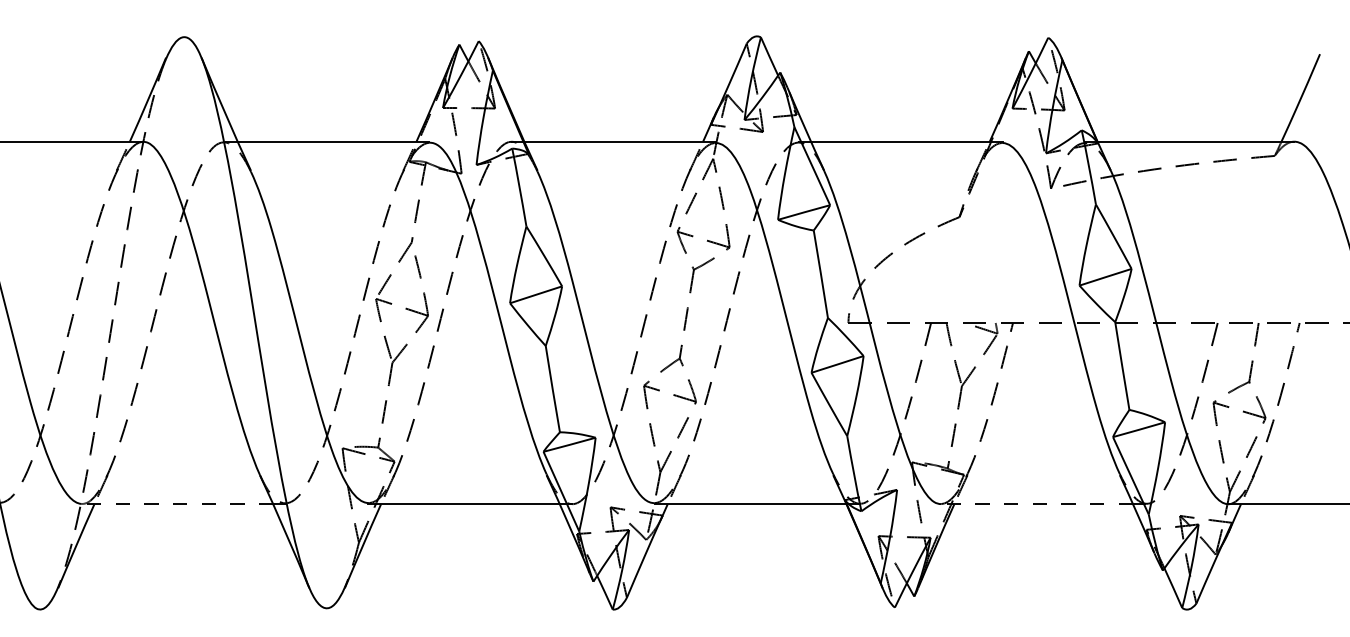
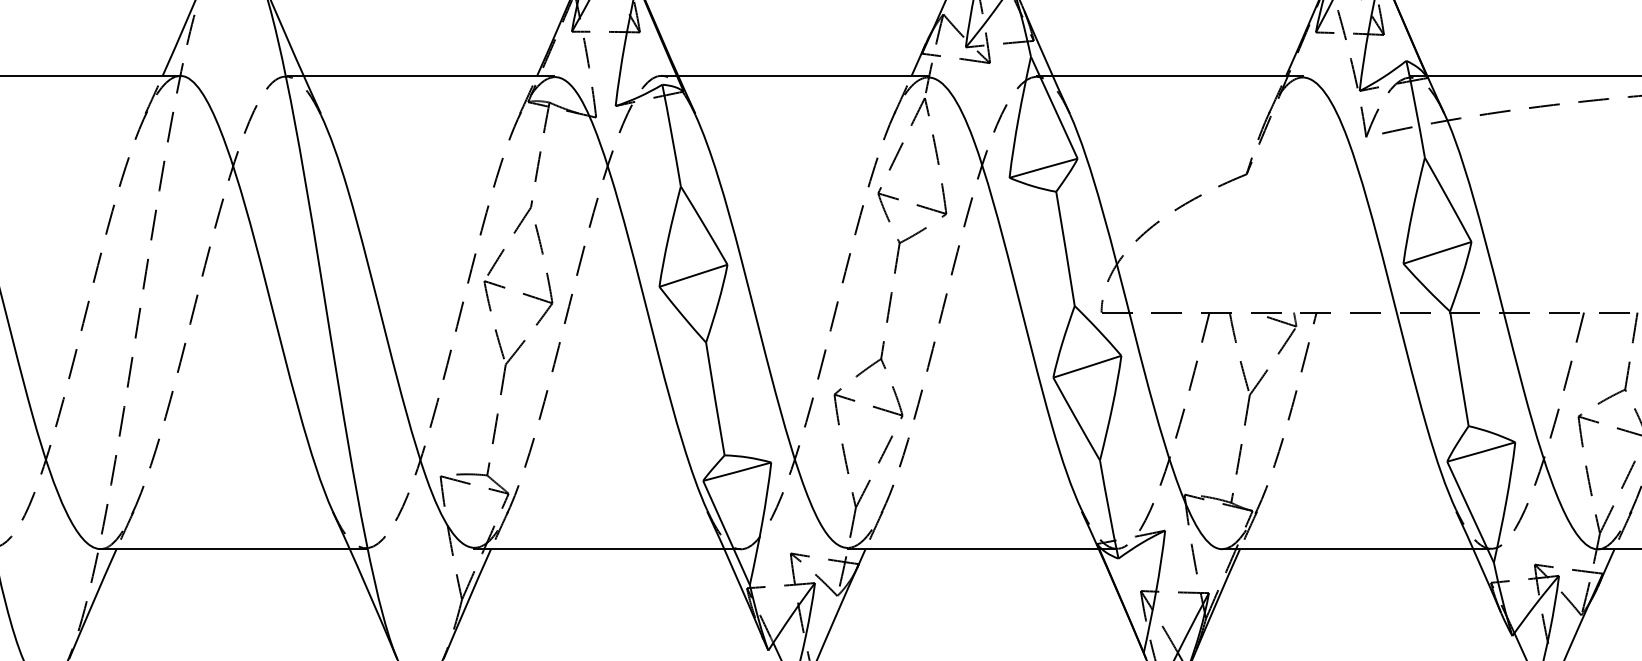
line: (177, 504) -> (224, 549), dashed -> solid
line: (1037, 504) -> (1348, 549), dashed -> solid

